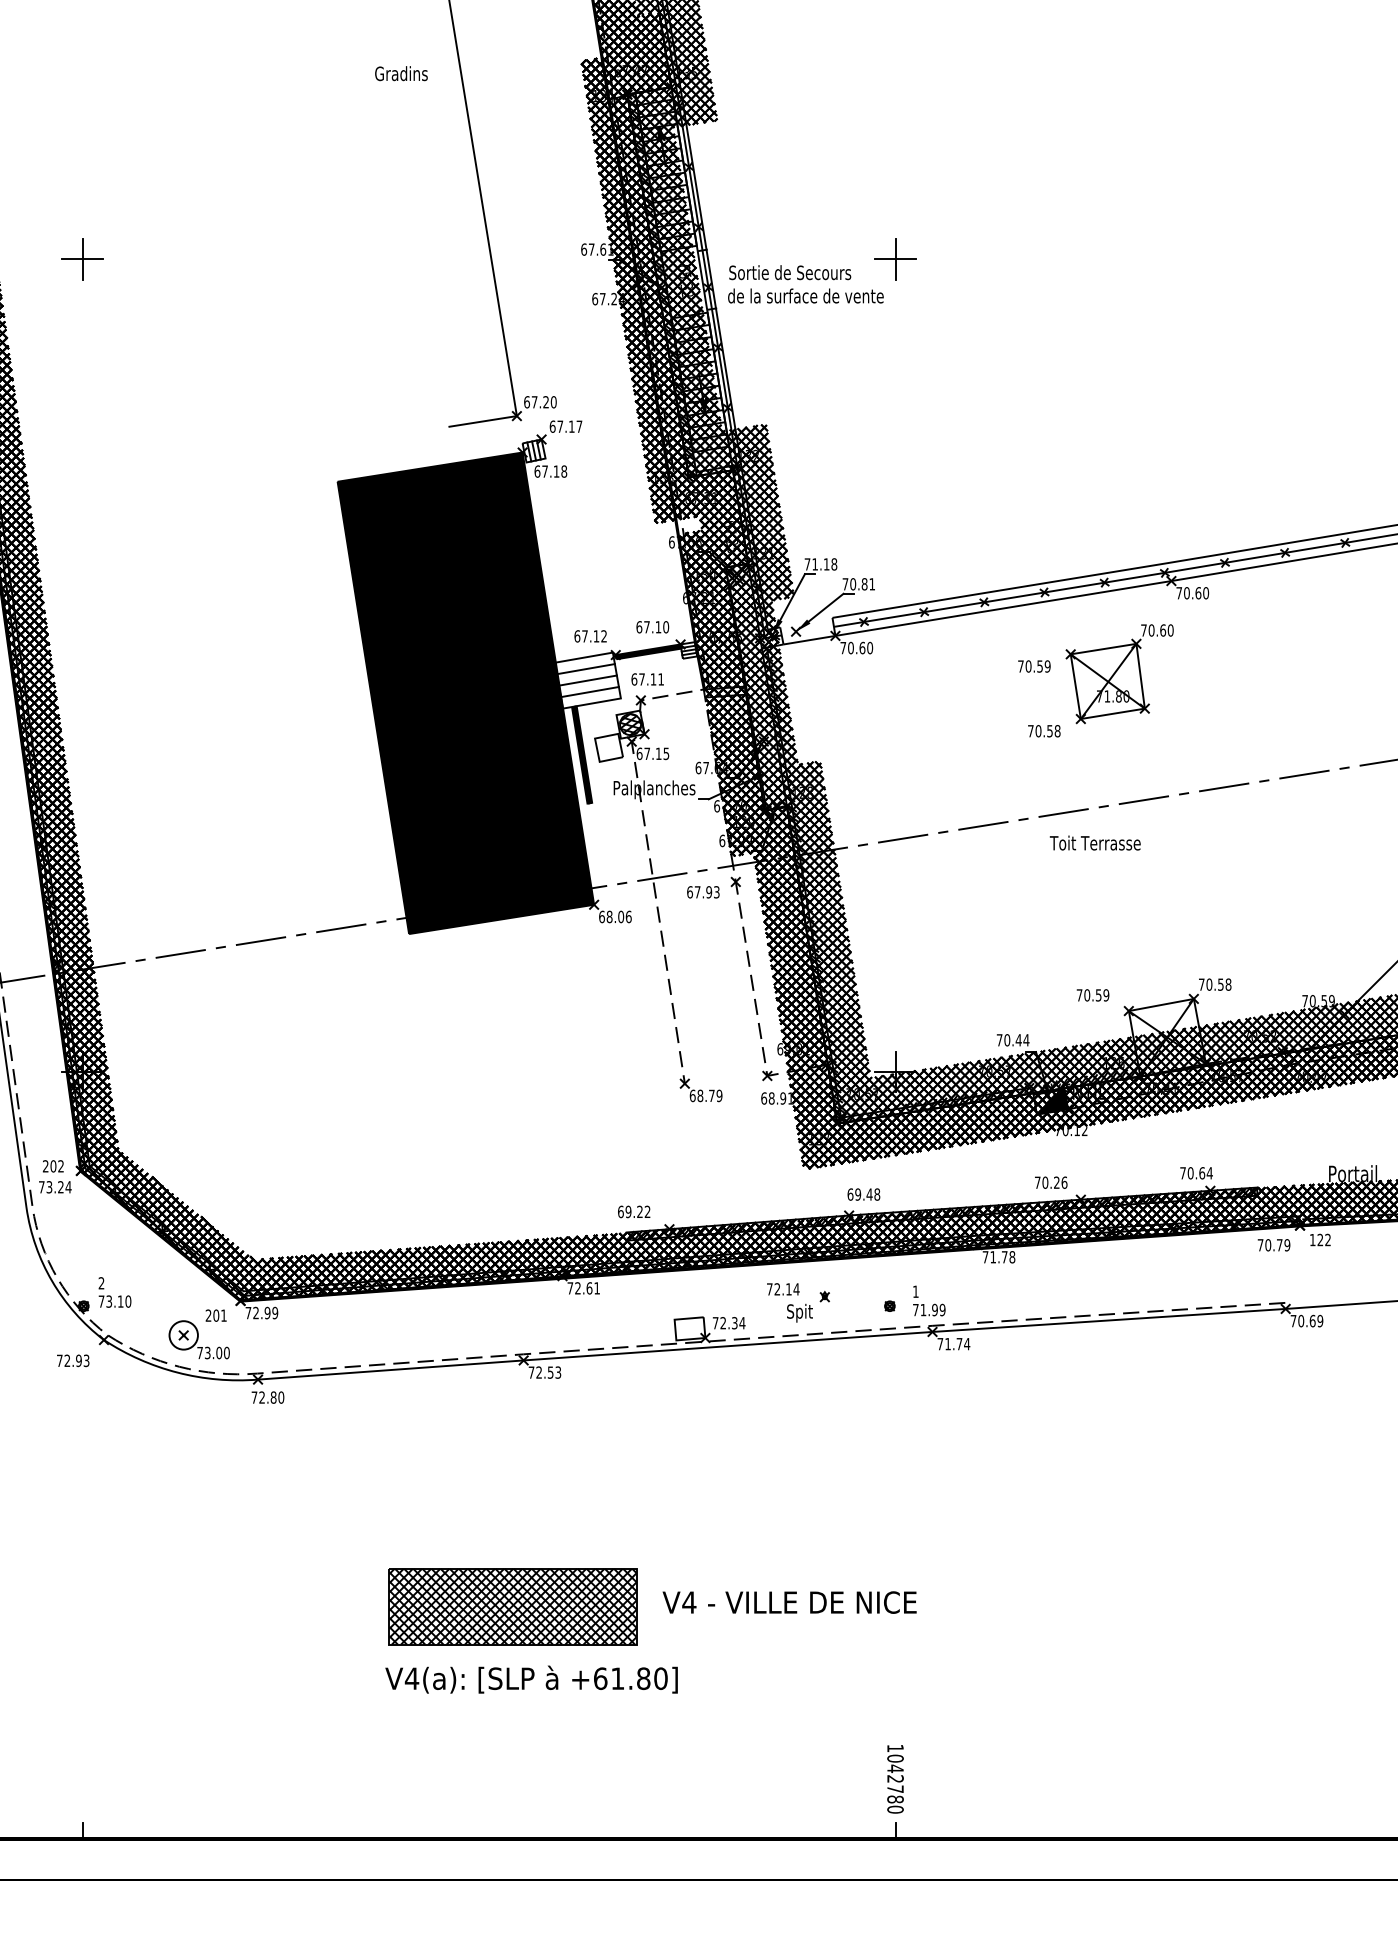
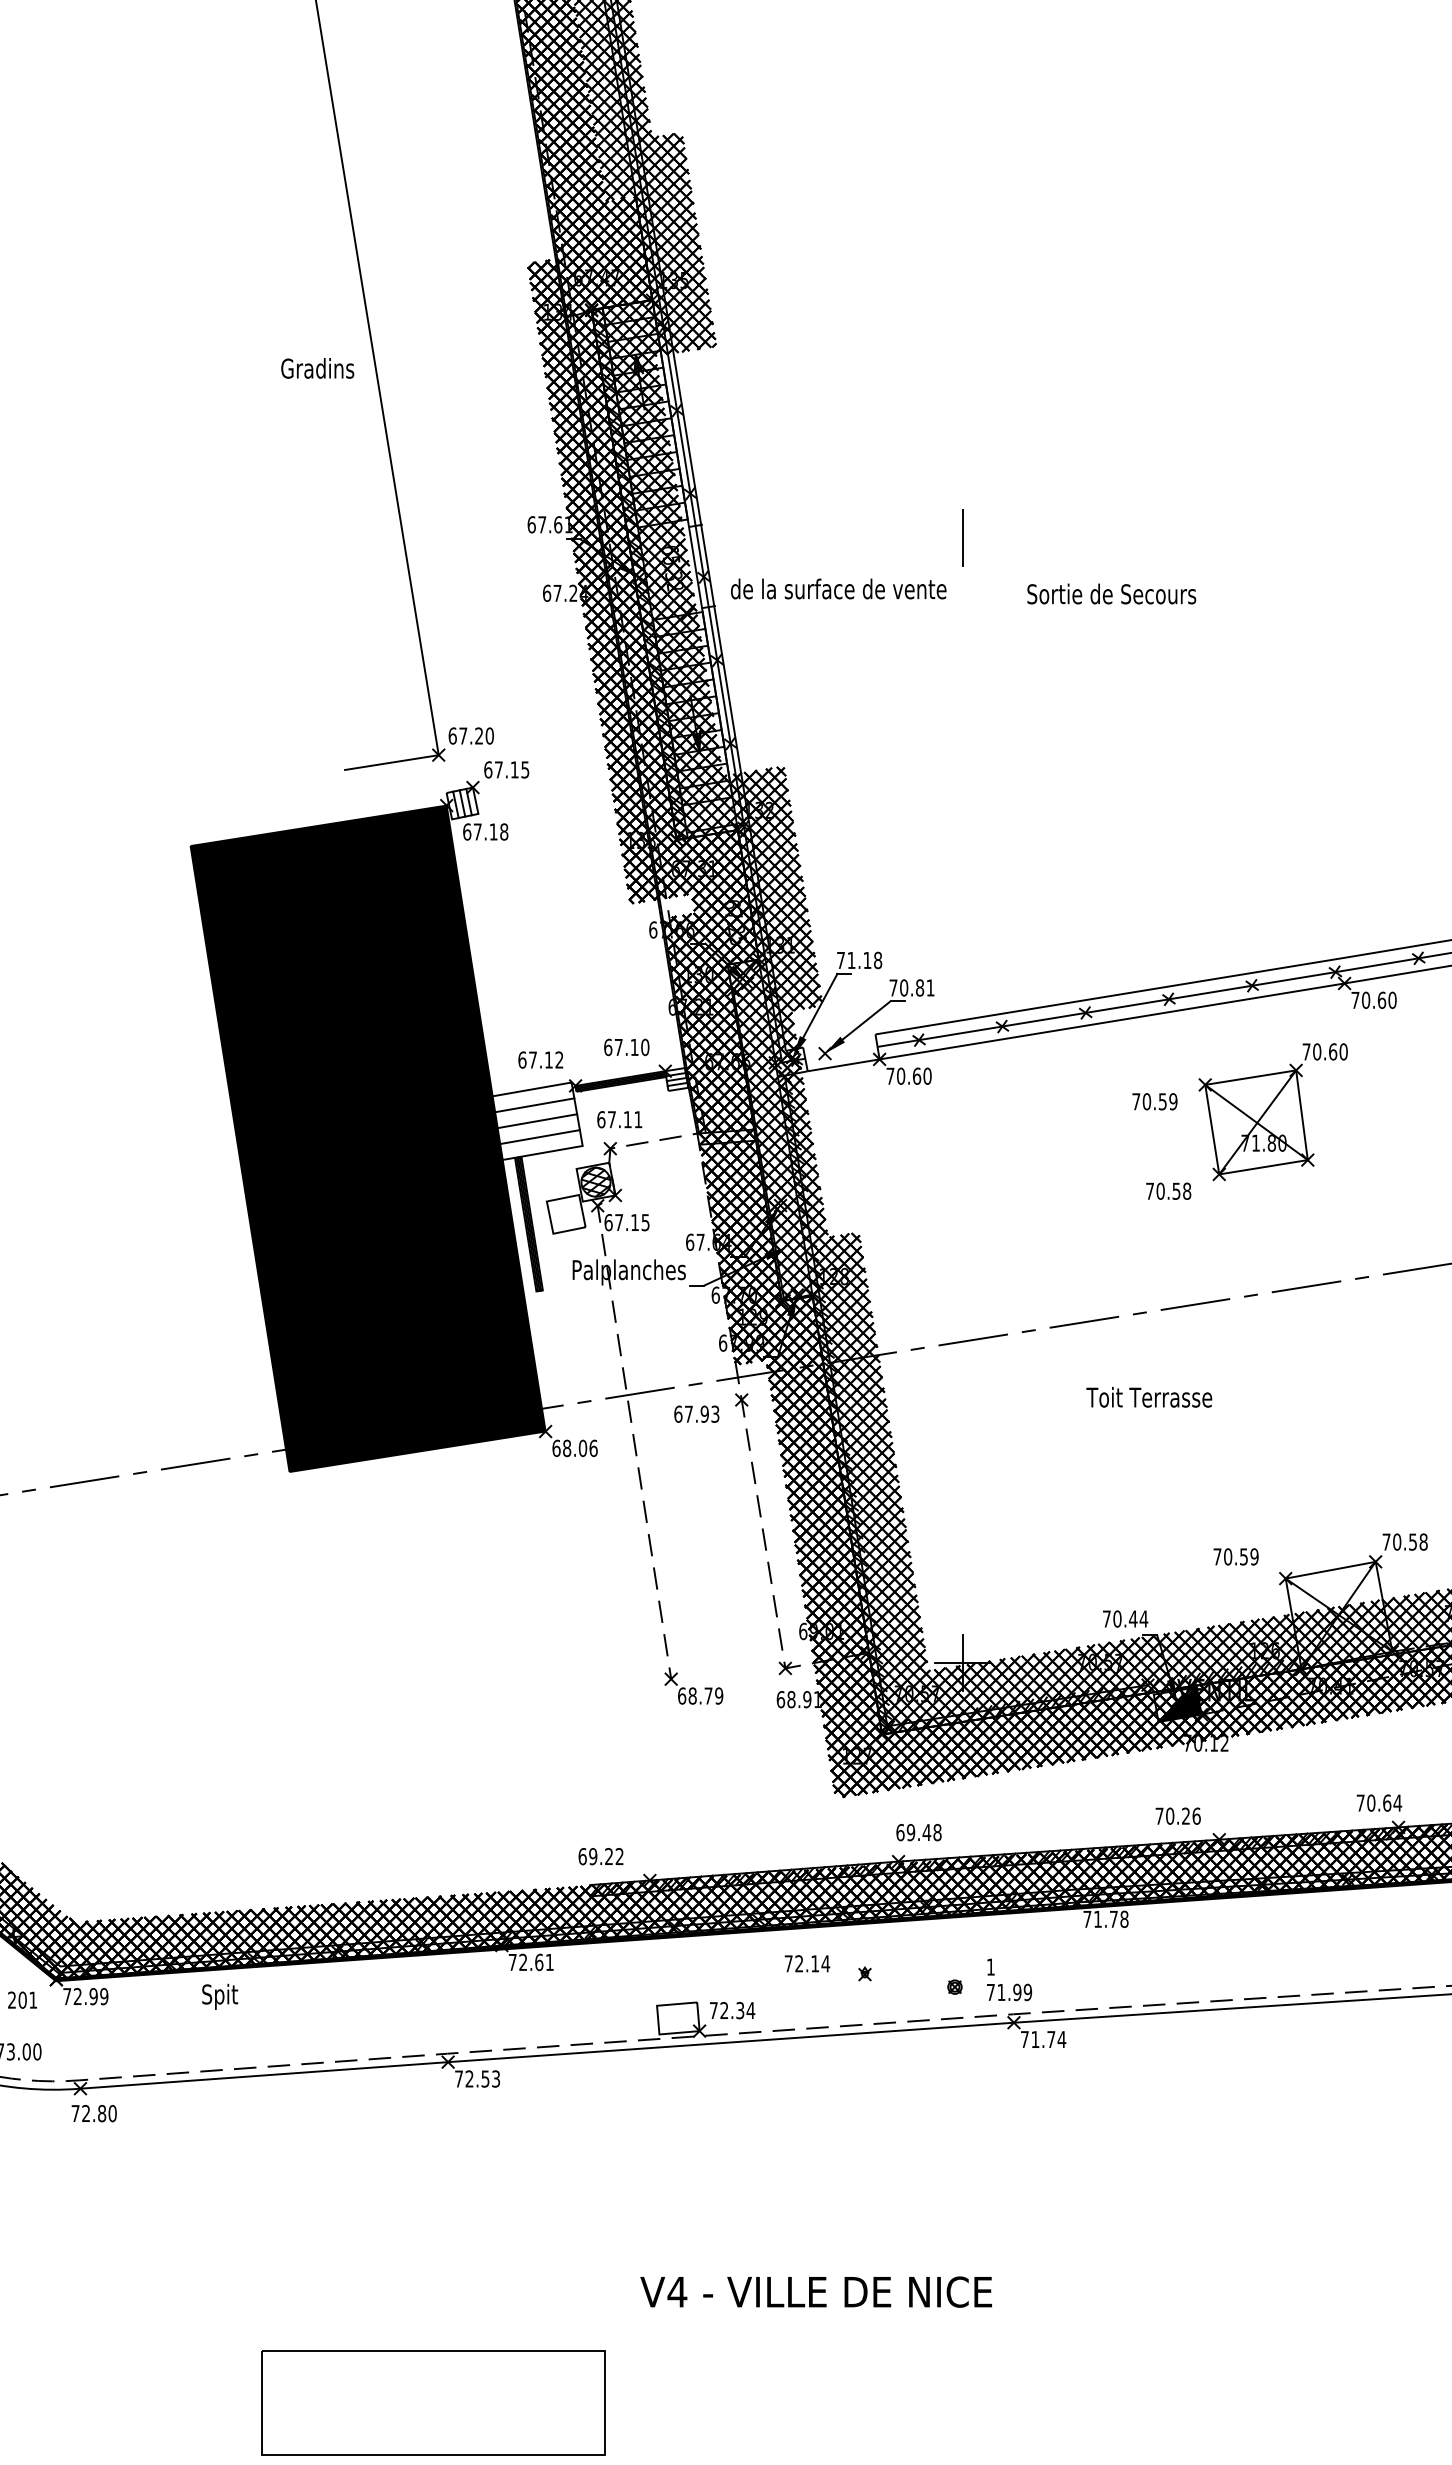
text: (401, 73) -> (317, 368), moved
line: (895, 259) -> (962, 538), removed
text: (790, 272) -> (1112, 593), moved
text: (579, 426) -> (525, 769), 67.17 -> 67.15
text: (1094, 842) -> (1148, 1396), moved
text: (799, 1312) -> (219, 1995), moved
text: (789, 1602) -> (816, 2291), moved
hatch: (512, 1606) -> (432, 2402), removed

